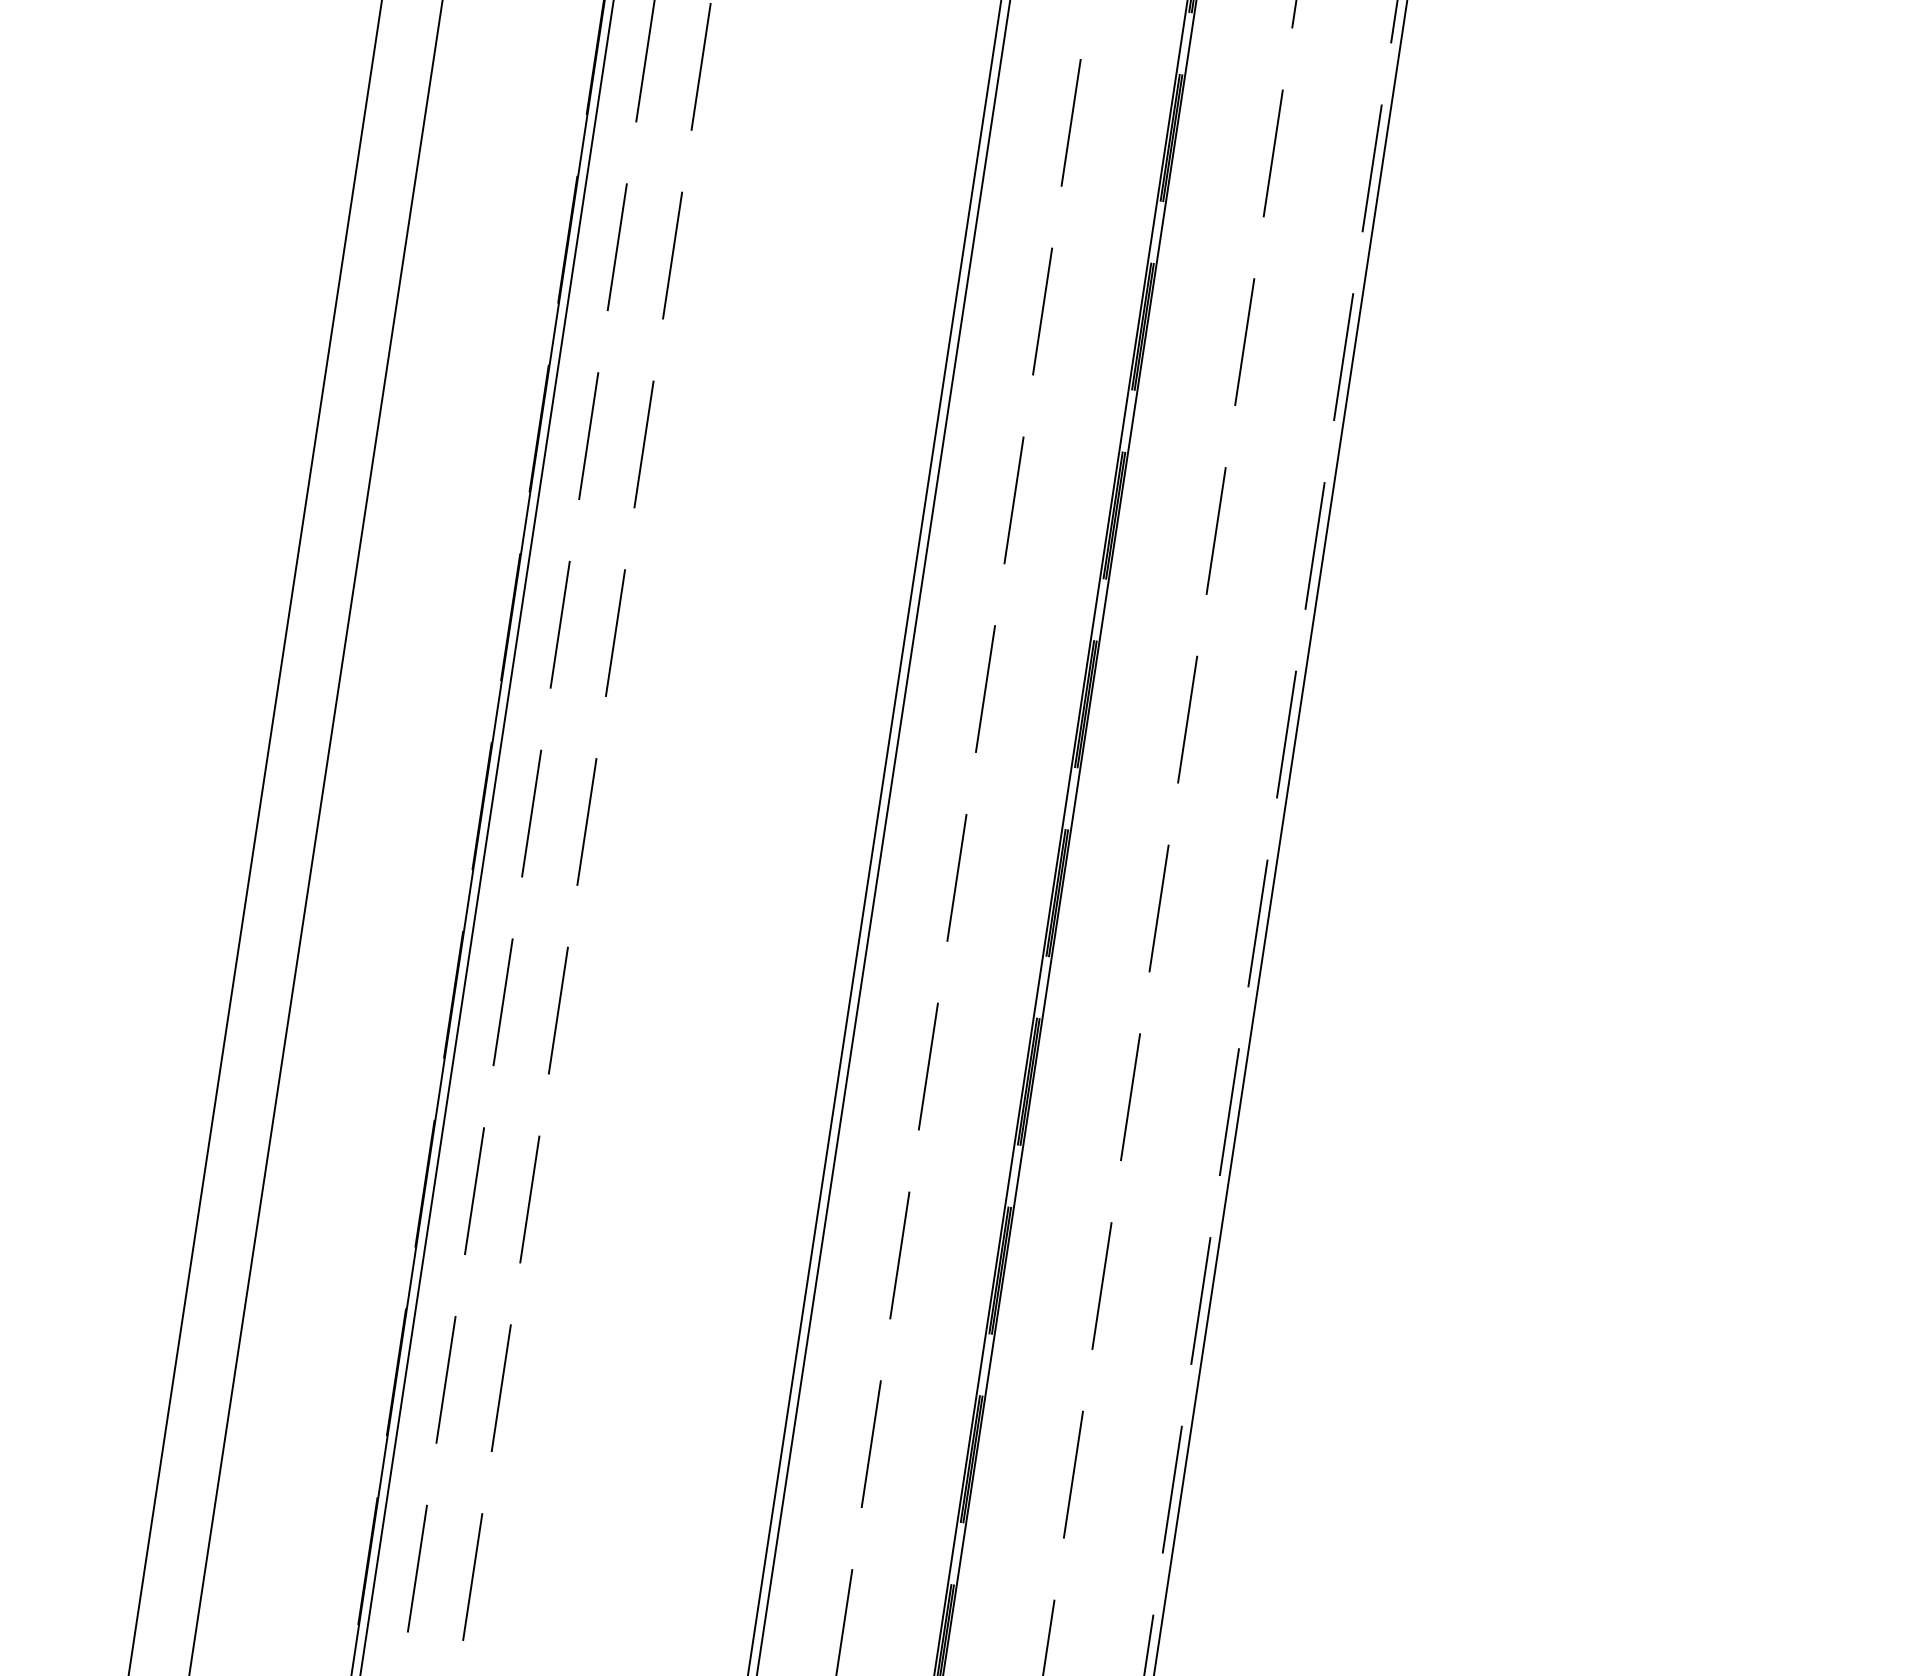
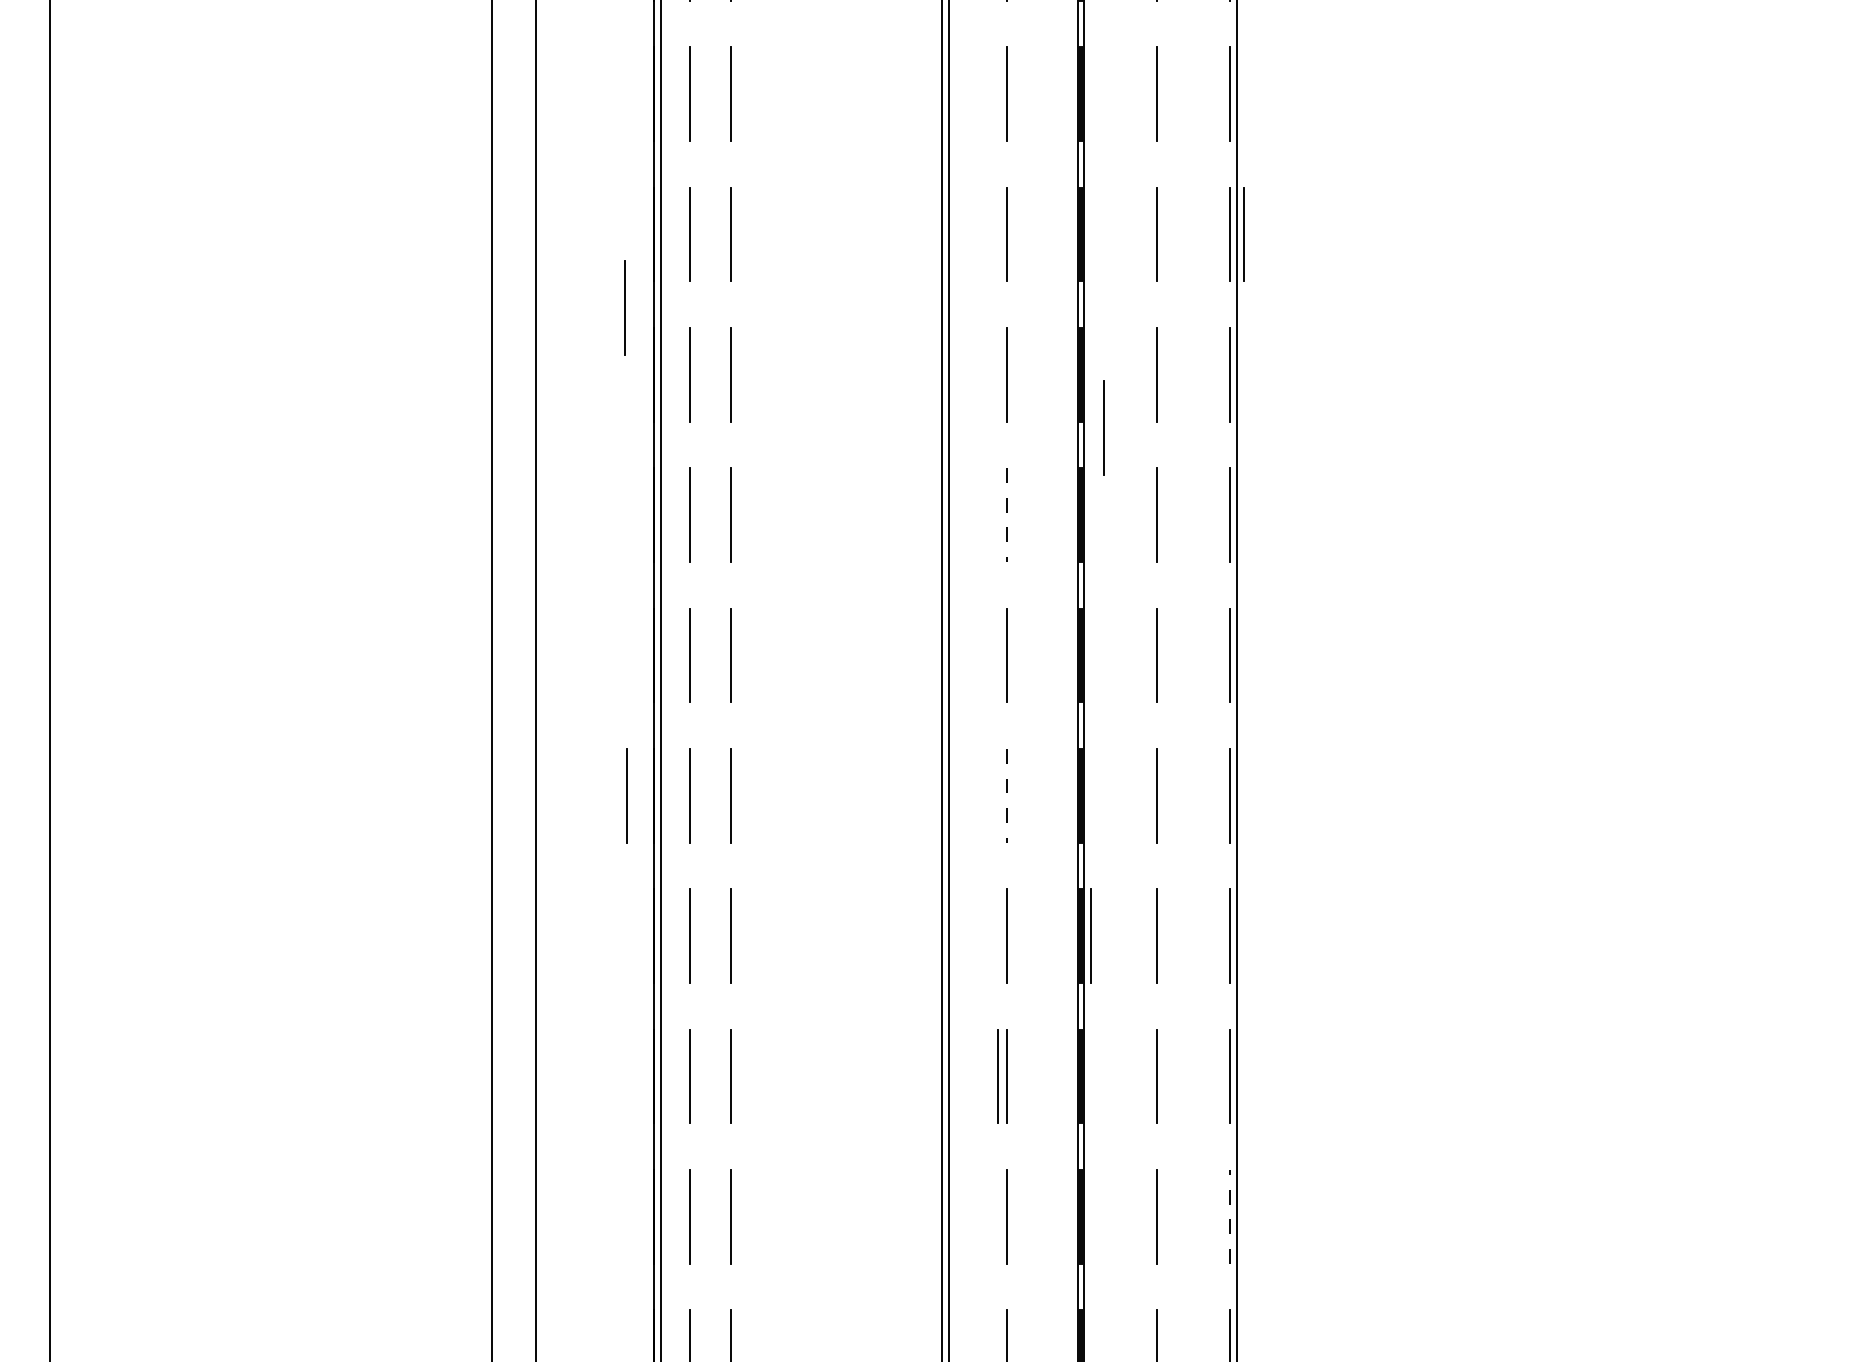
line: (542, 143) -> (624, 307), added
line: (1389, 170) -> (1243, 234), added
line: (1162, 402) -> (1103, 427), added
line: (1013, 500) -> (1006, 515), solid -> dashed
line: (445, 800) -> (626, 795), added
line: (957, 877) -> (1006, 795), solid -> dashed
line: (1041, 1082) -> (1090, 935), added
line: (887, 1253) -> (997, 1076), added
line: (1172, 1489) -> (1230, 1216), solid -> dashed

